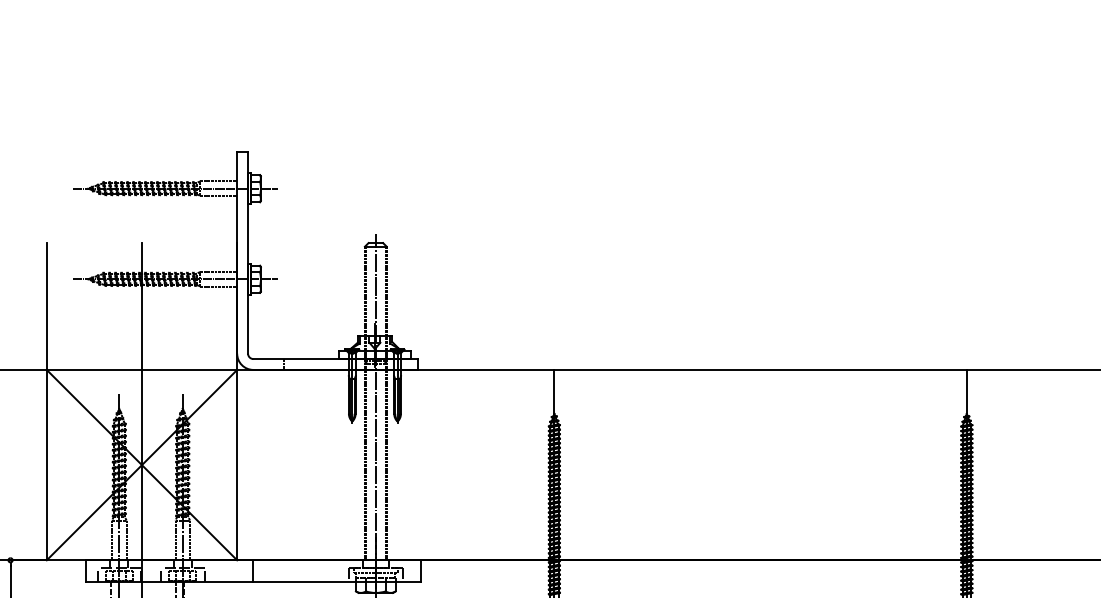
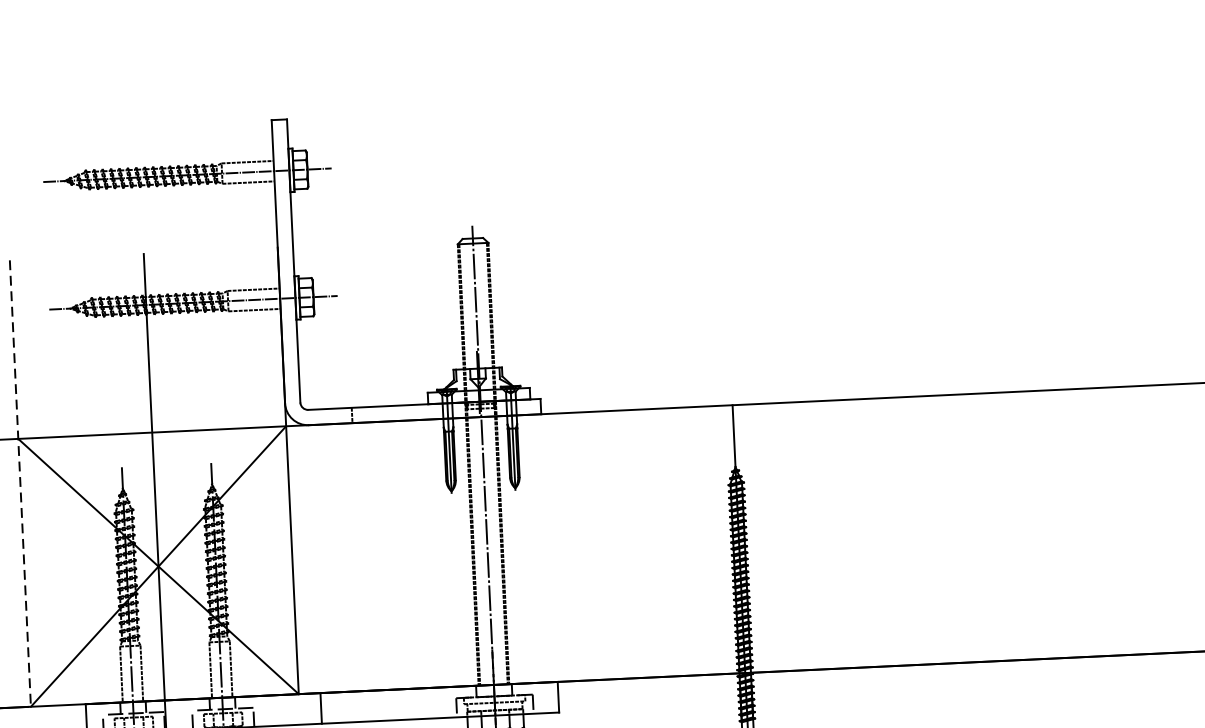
line: (46, 401) -> (19, 483), solid -> dashed

